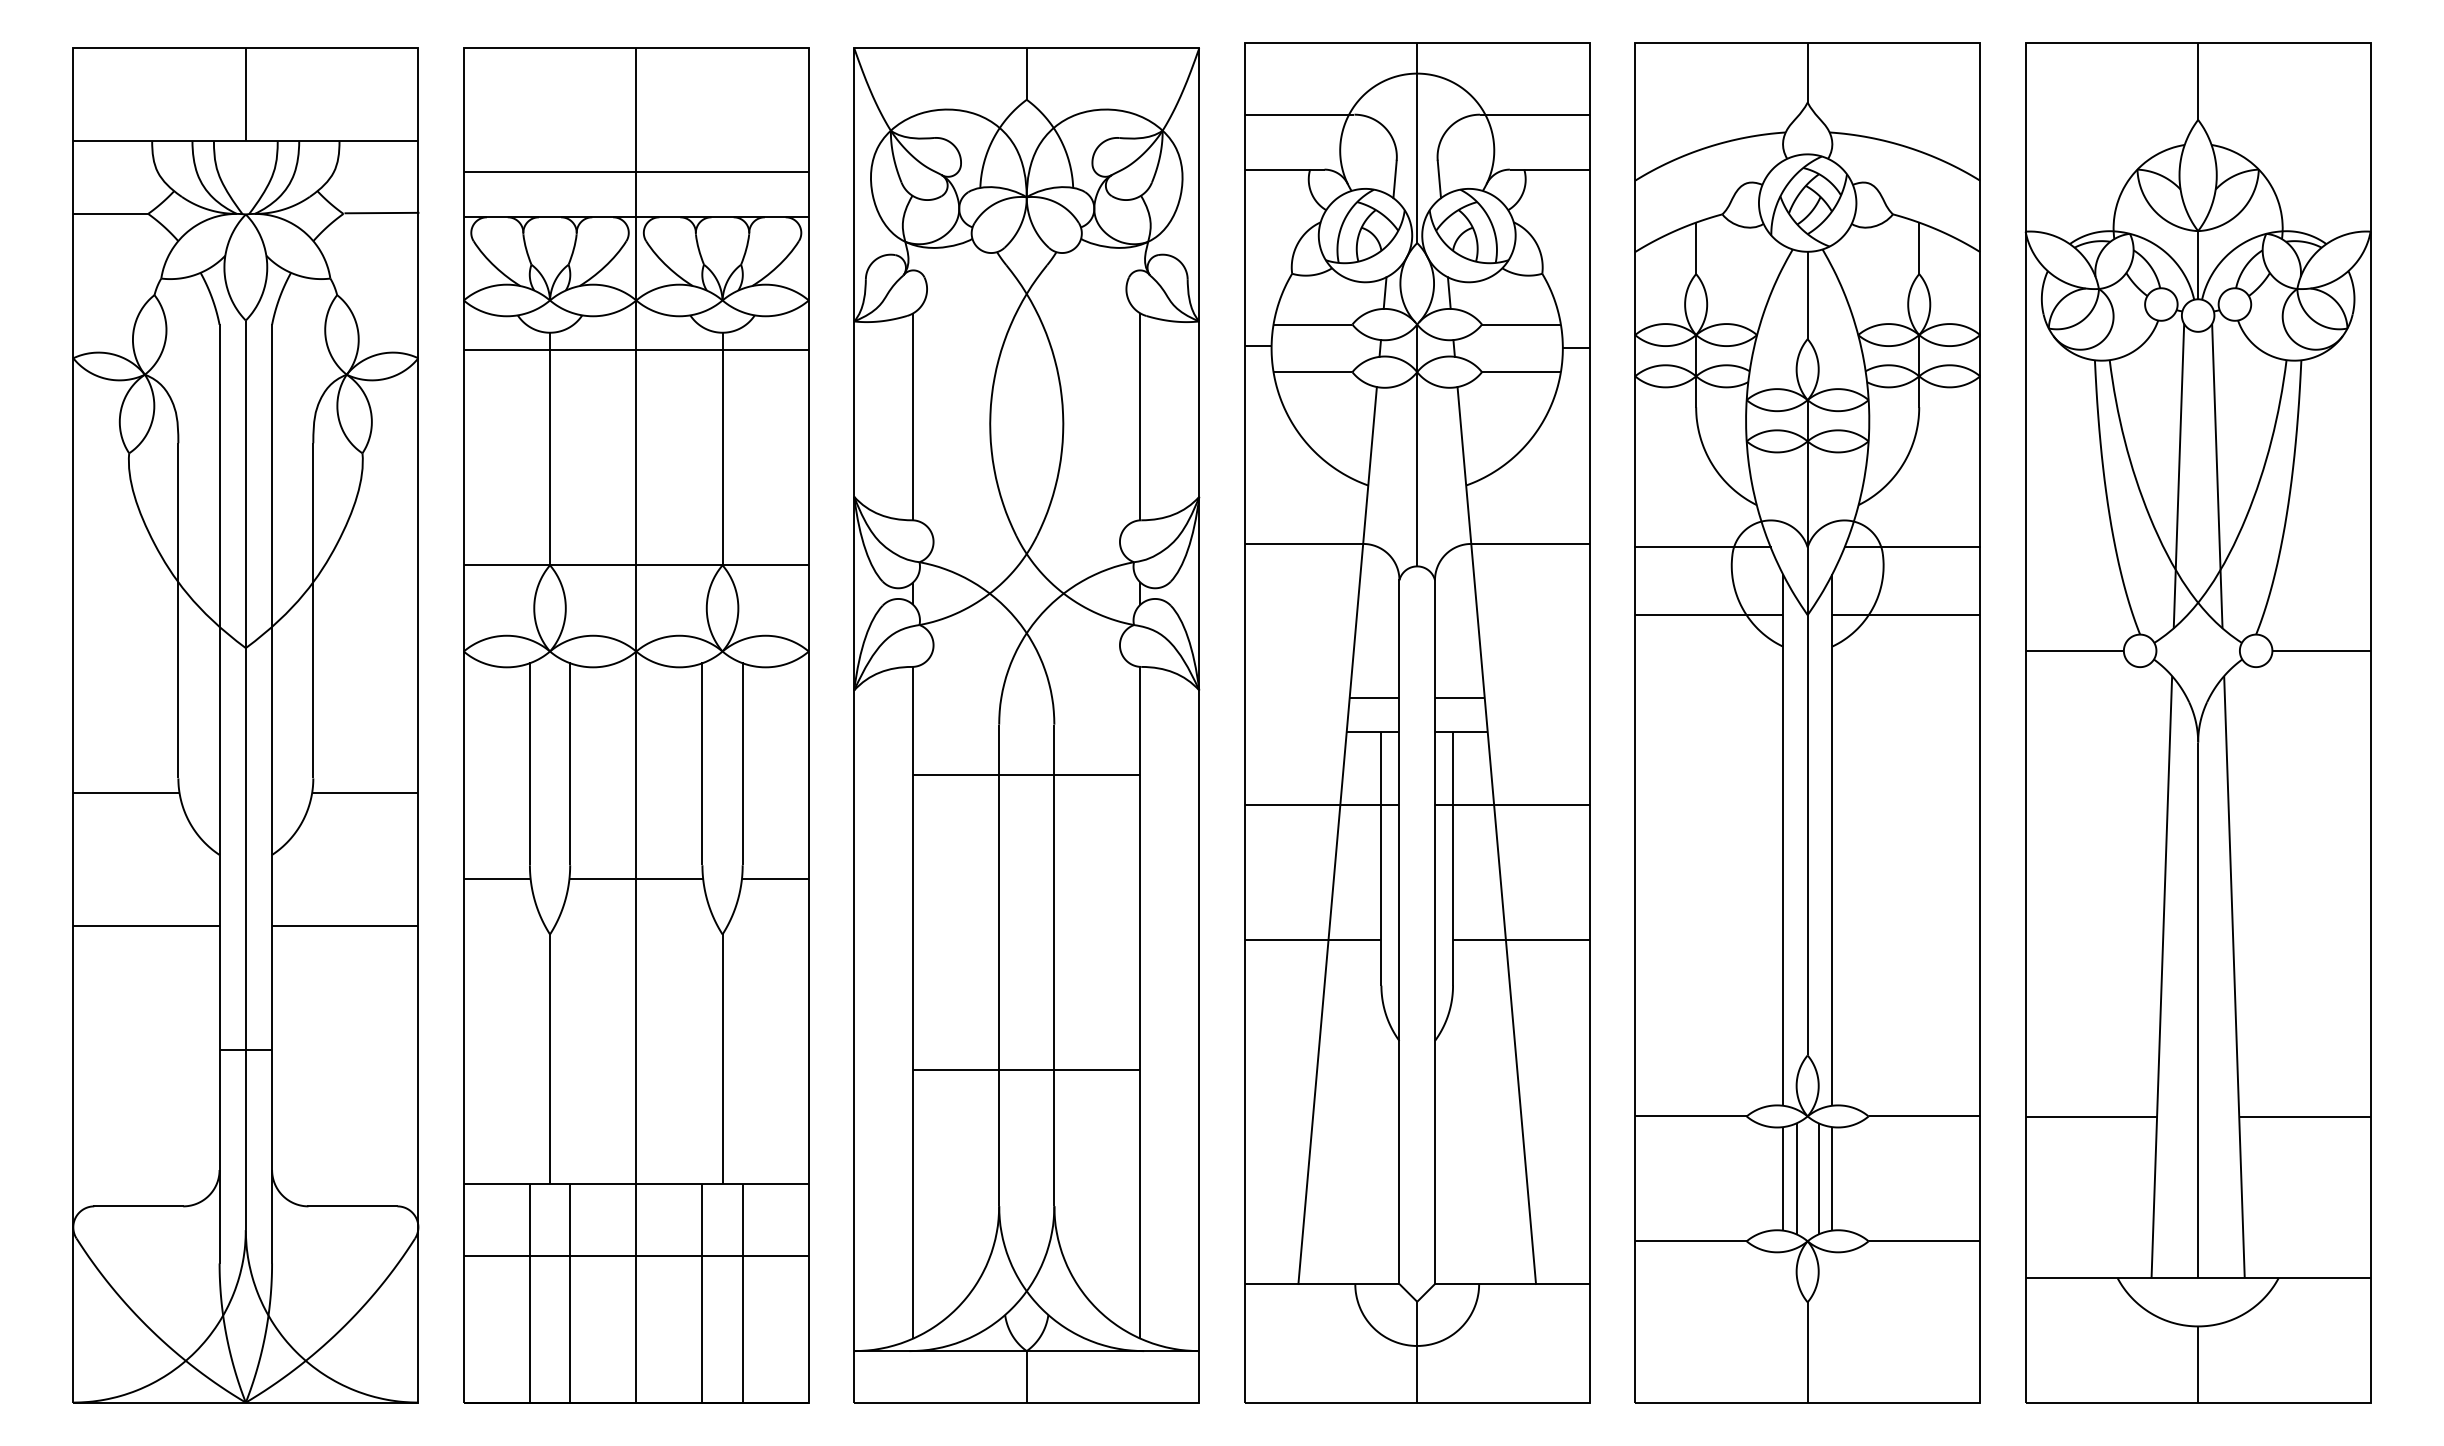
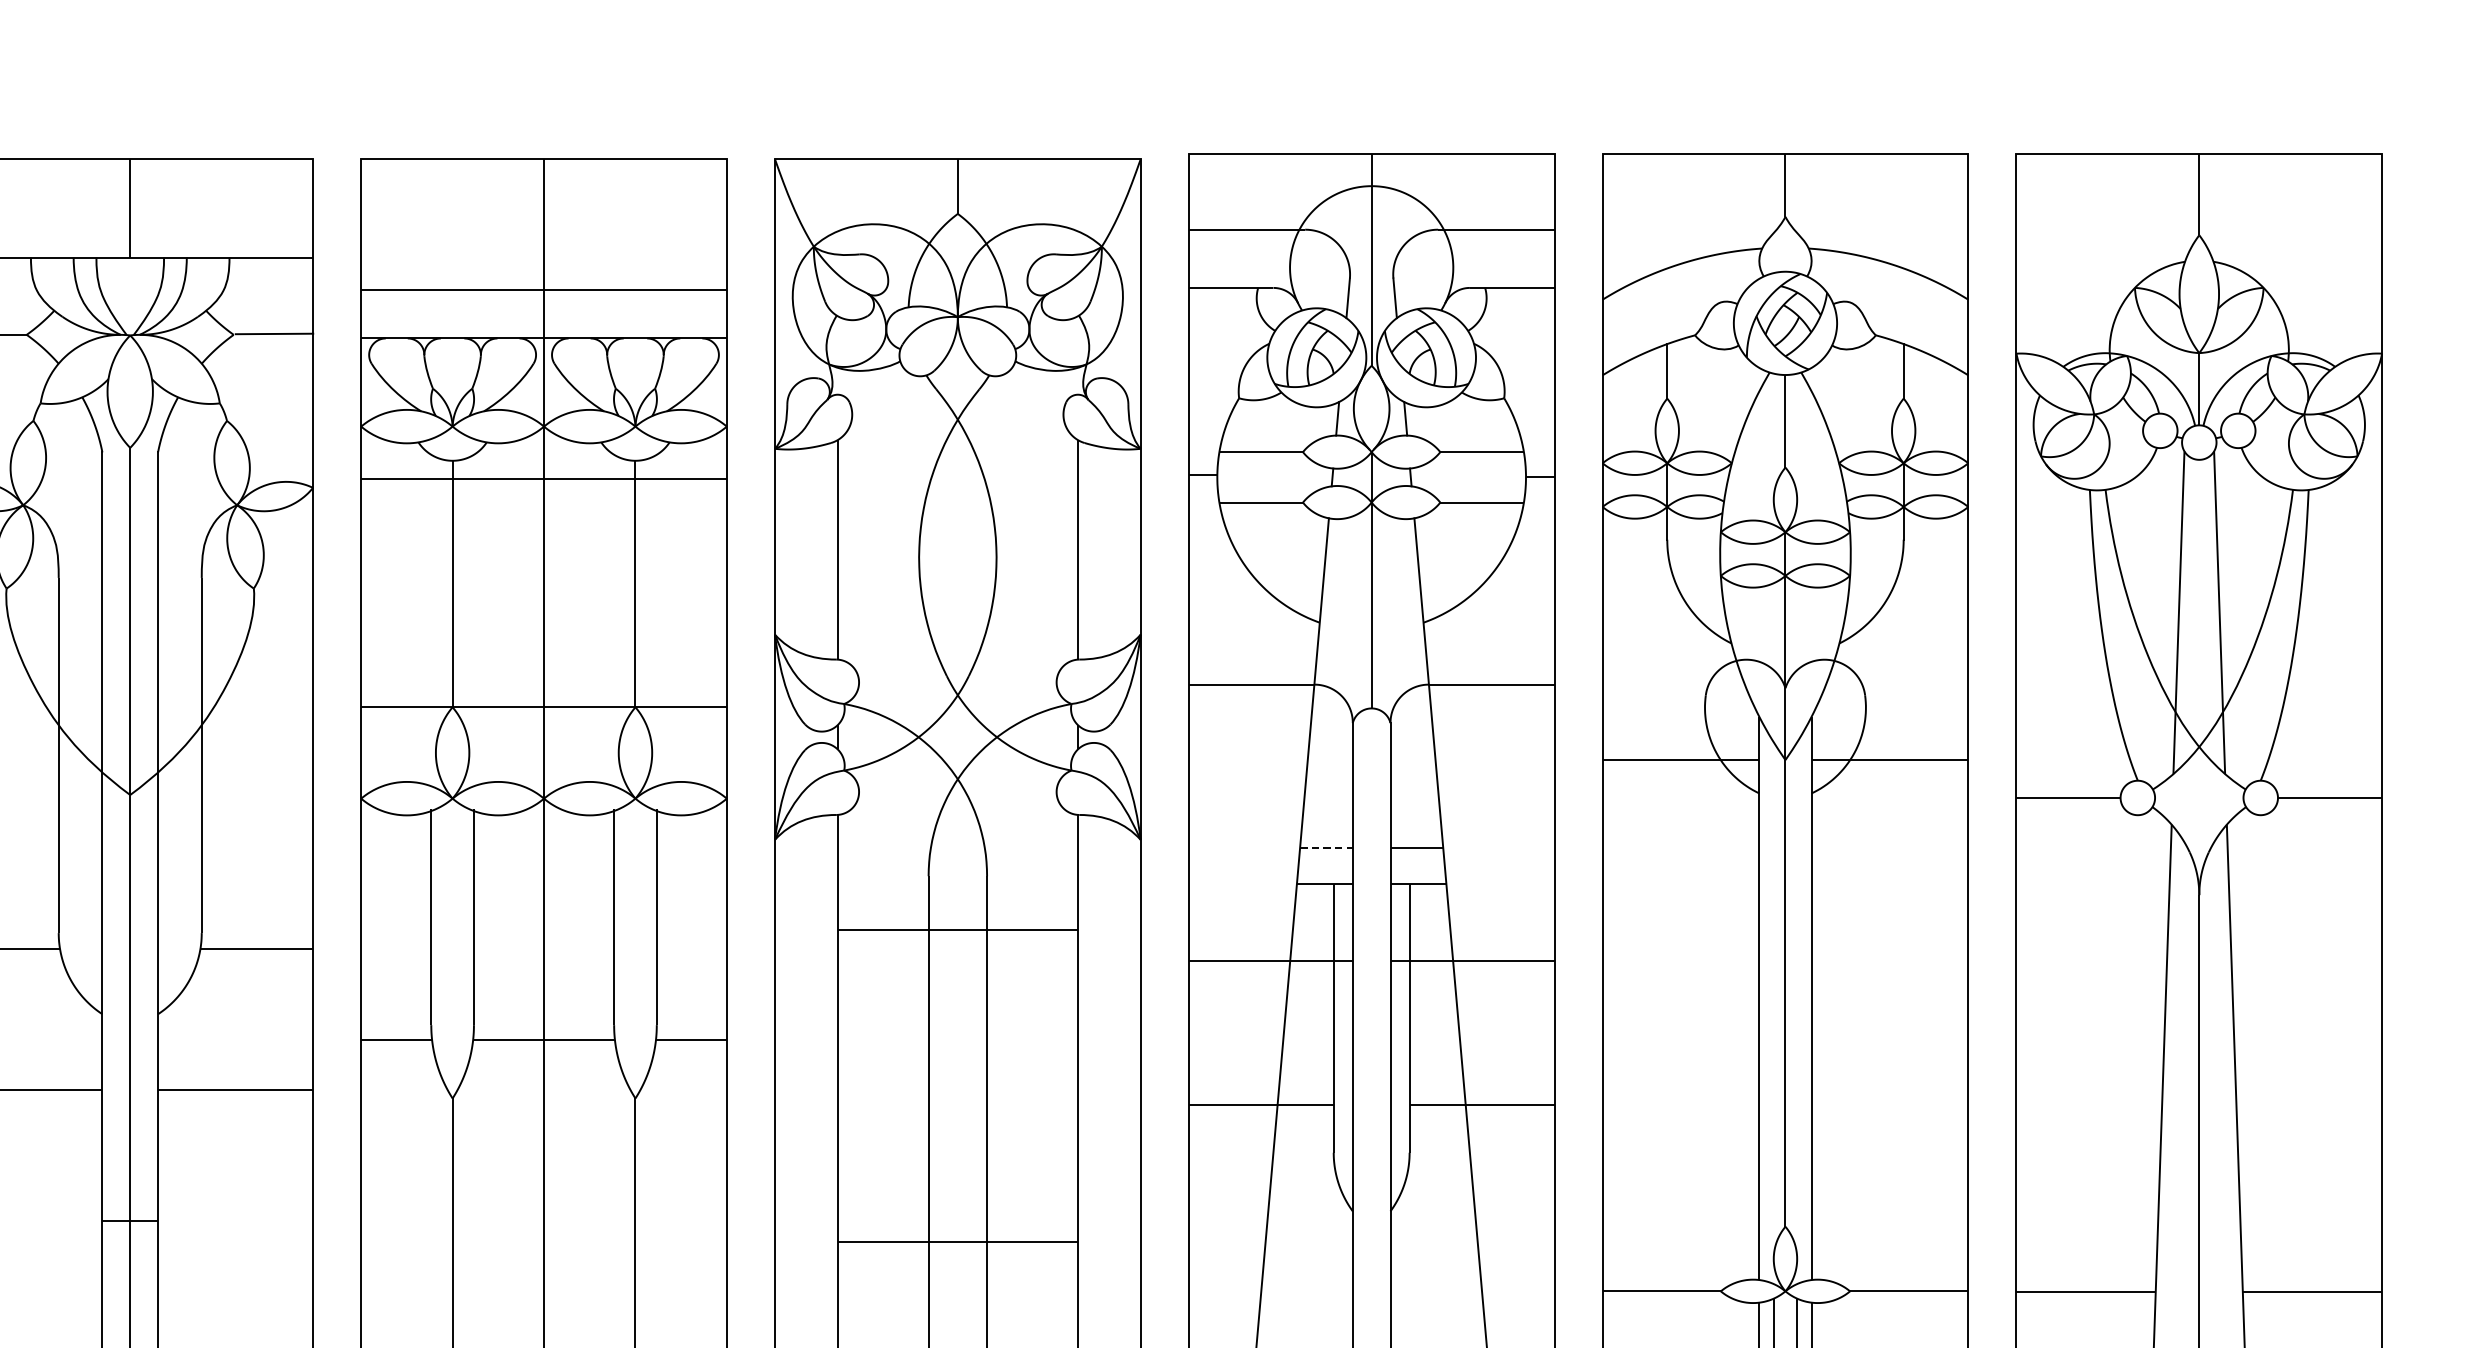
line: (1702, 547) -> (1673, 688), removed
line: (1912, 547) -> (1896, 688), removed
line: (1374, 698) -> (1326, 848), solid -> dashed

